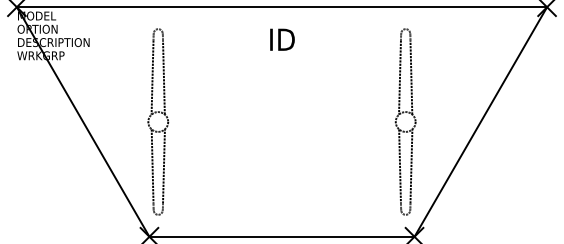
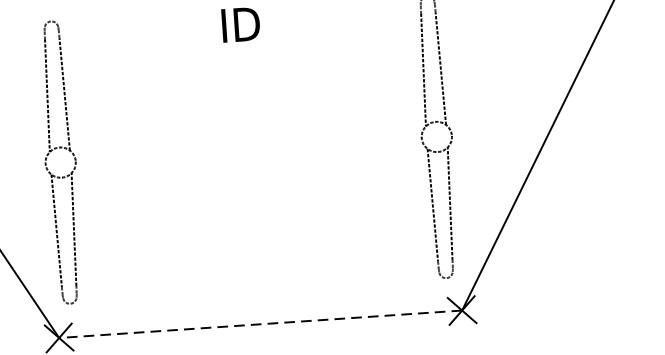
line: (282, 236) -> (261, 323), solid -> dashed

